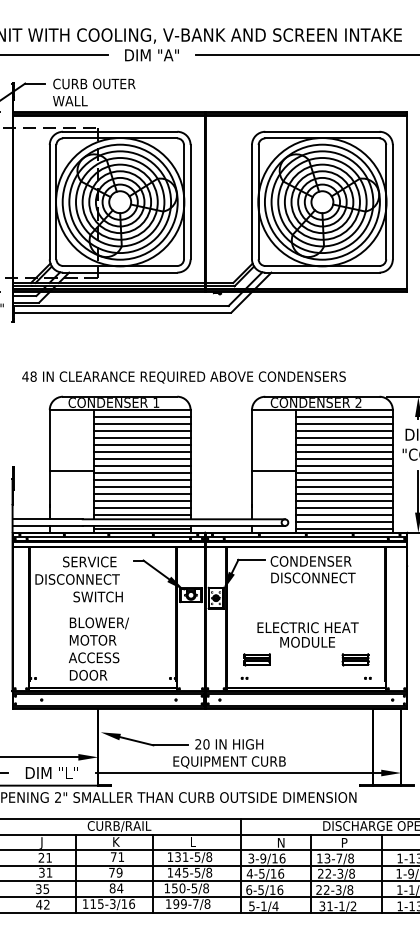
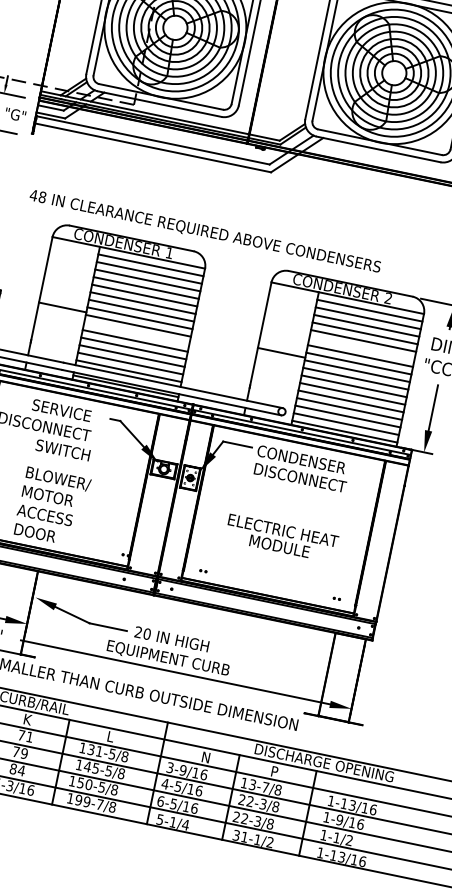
line: (343, 451) -> (361, 347), removed
line: (141, 479) -> (136, 332), removed
part: (256, 659) -> (220, 553), removed
part: (355, 659) -> (327, 575), removed

